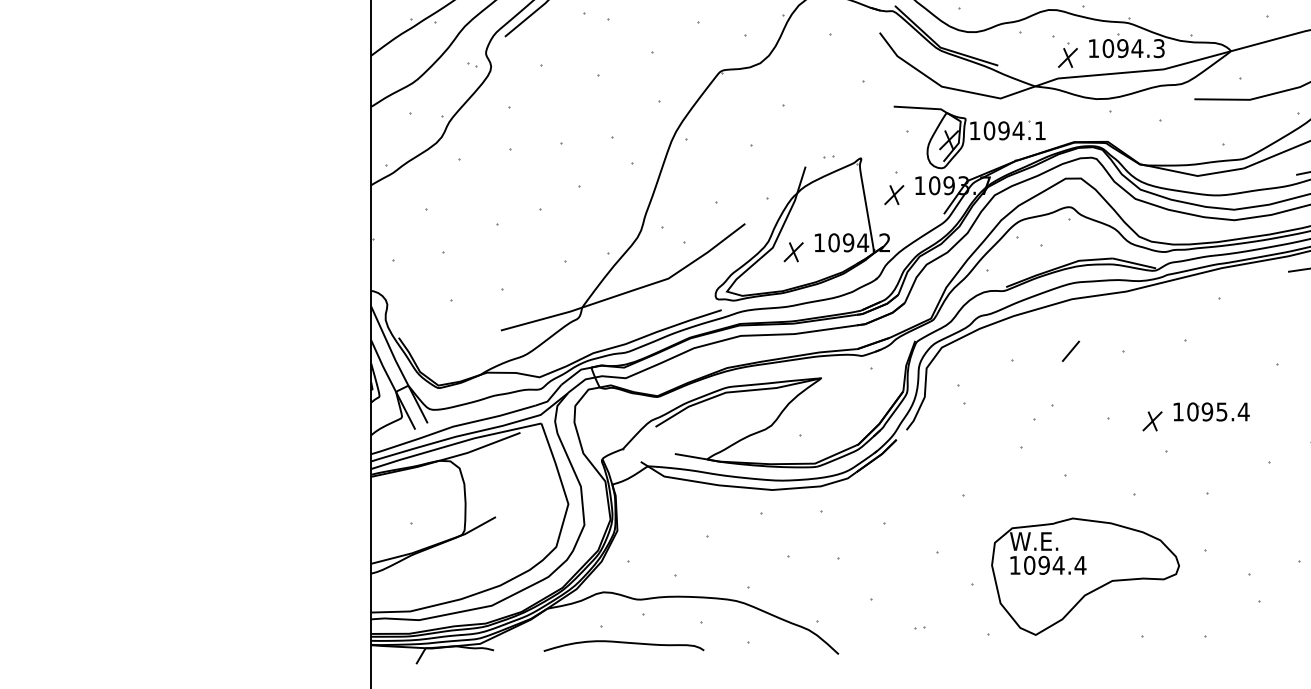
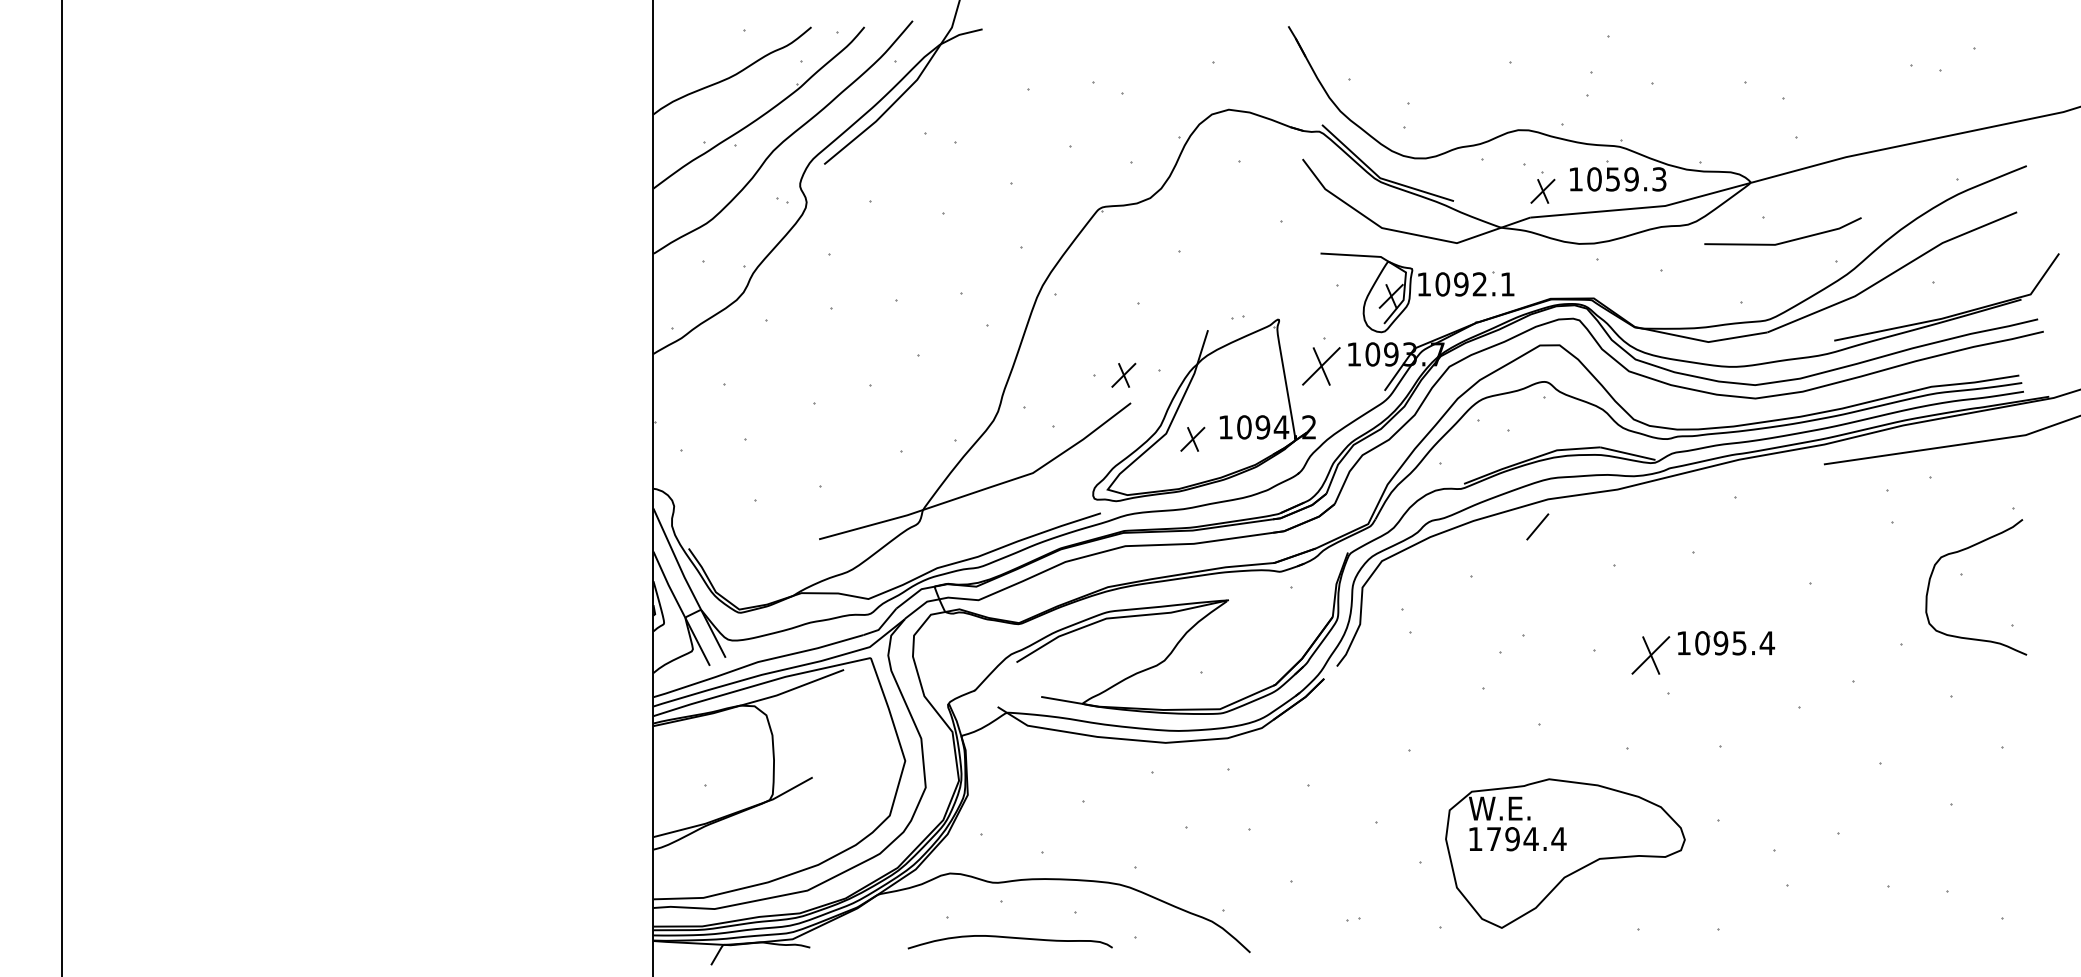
text: (1130, 48) -> (1622, 179), 1094.3 -> 1059.3
text: (1018, 130) -> (1479, 284), 1094.1 -> 1092.1
part: (893, 195) -> (1320, 366), size x1.6
part: (739, 201) -> (1123, 374), added
line: (1070, 351) -> (1537, 526), moved
part: (1152, 420) -> (1650, 654), size x1.6
text: (1029, 565) -> (1493, 839), 1094.4 -> 1794.4
curve: (623, 643) -> (1009, 938), moved

